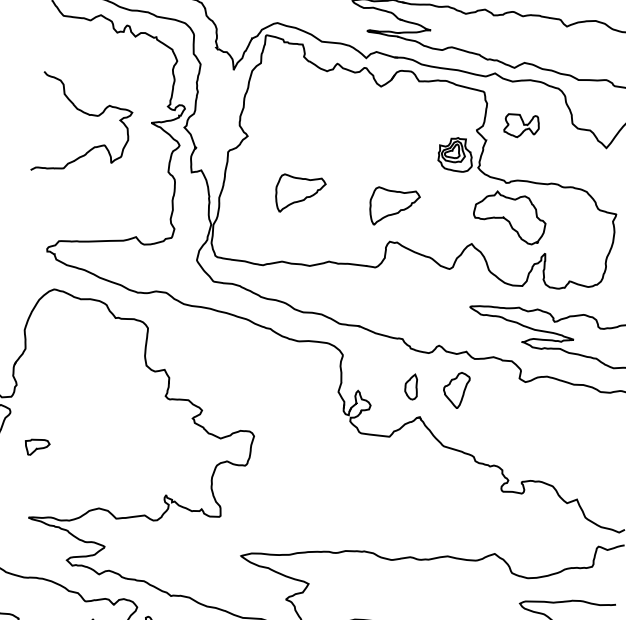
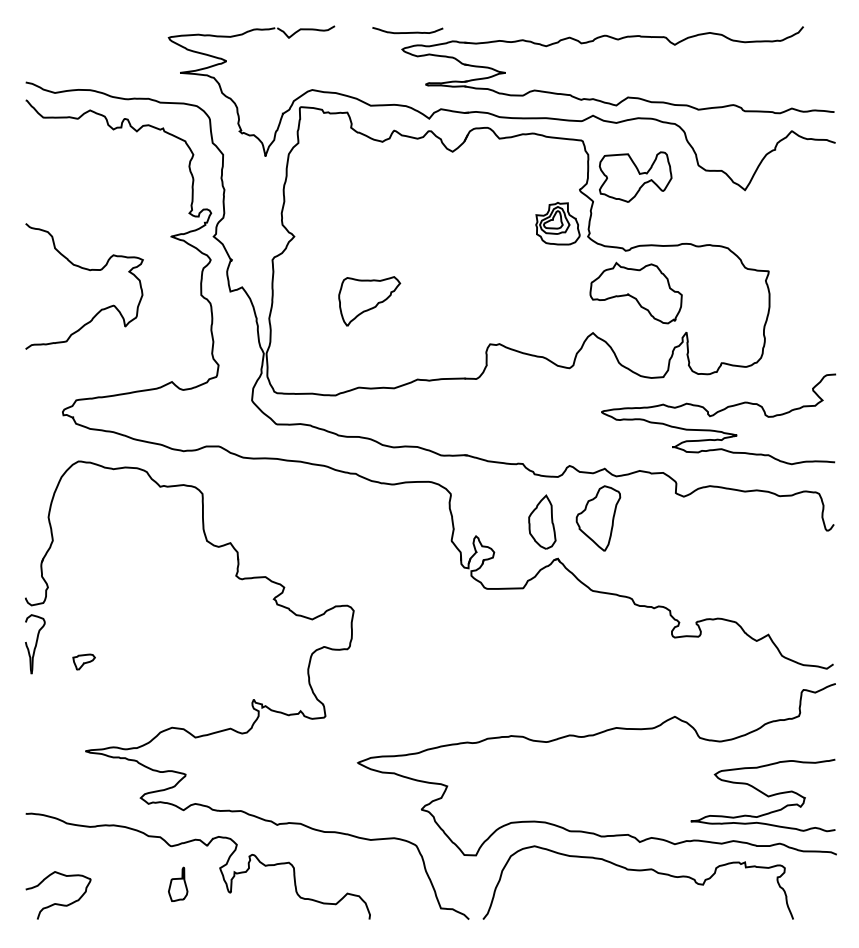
curve: (89, 116) -> (90, 271), moved
part: (521, 125) -> (635, 176), size x1.67
part: (393, 208) -> (489, 301), removed
part: (411, 386) -> (542, 521), size x1.67
part: (456, 390) -> (598, 518), size x1.43
part: (36, 446) -> (83, 661), size x0.71

